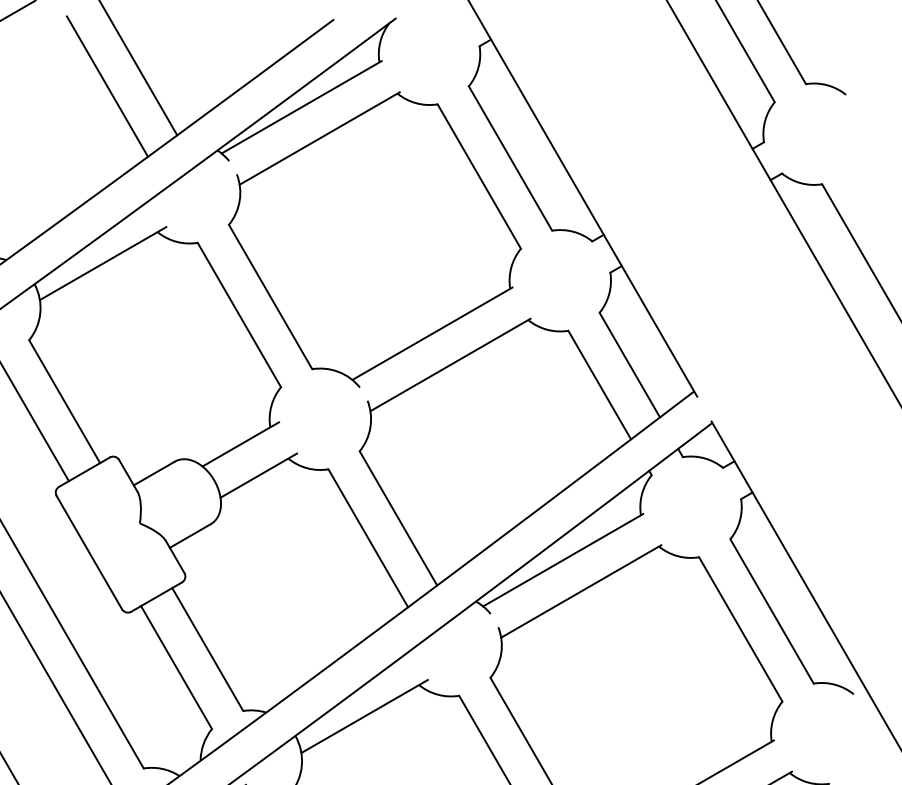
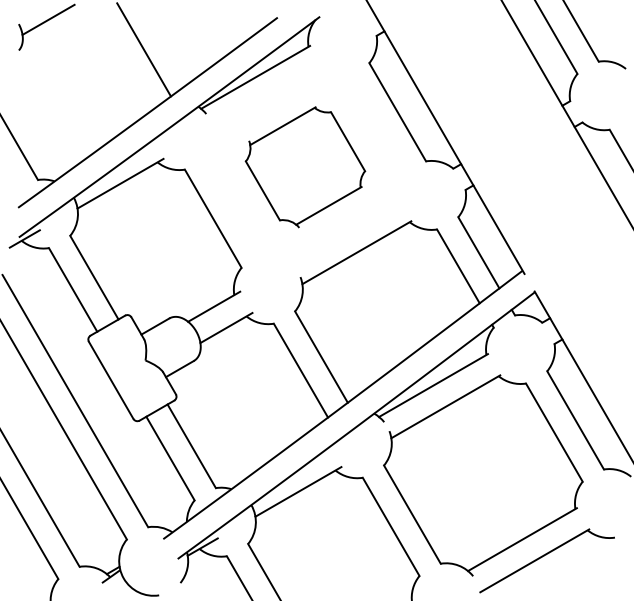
line: (107, 86) -> (123, 63), removed
part: (374, 239) -> (305, 167), size x0.6

